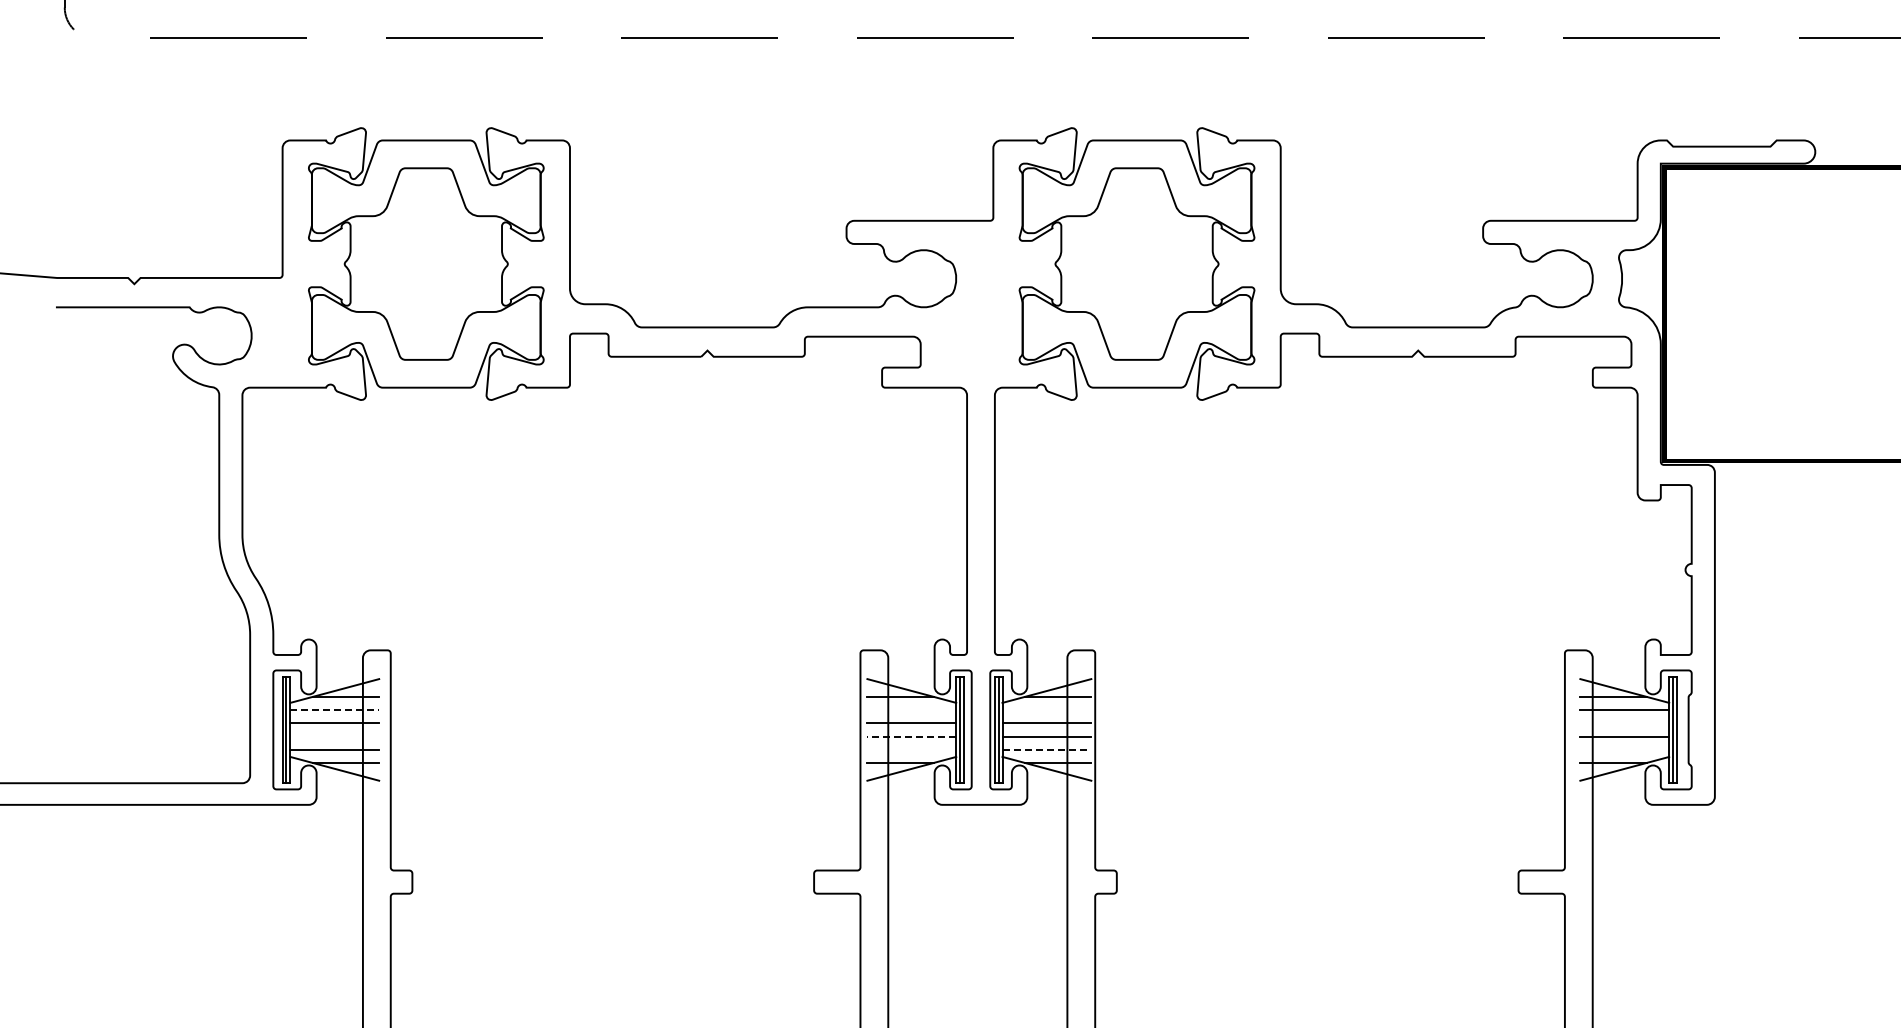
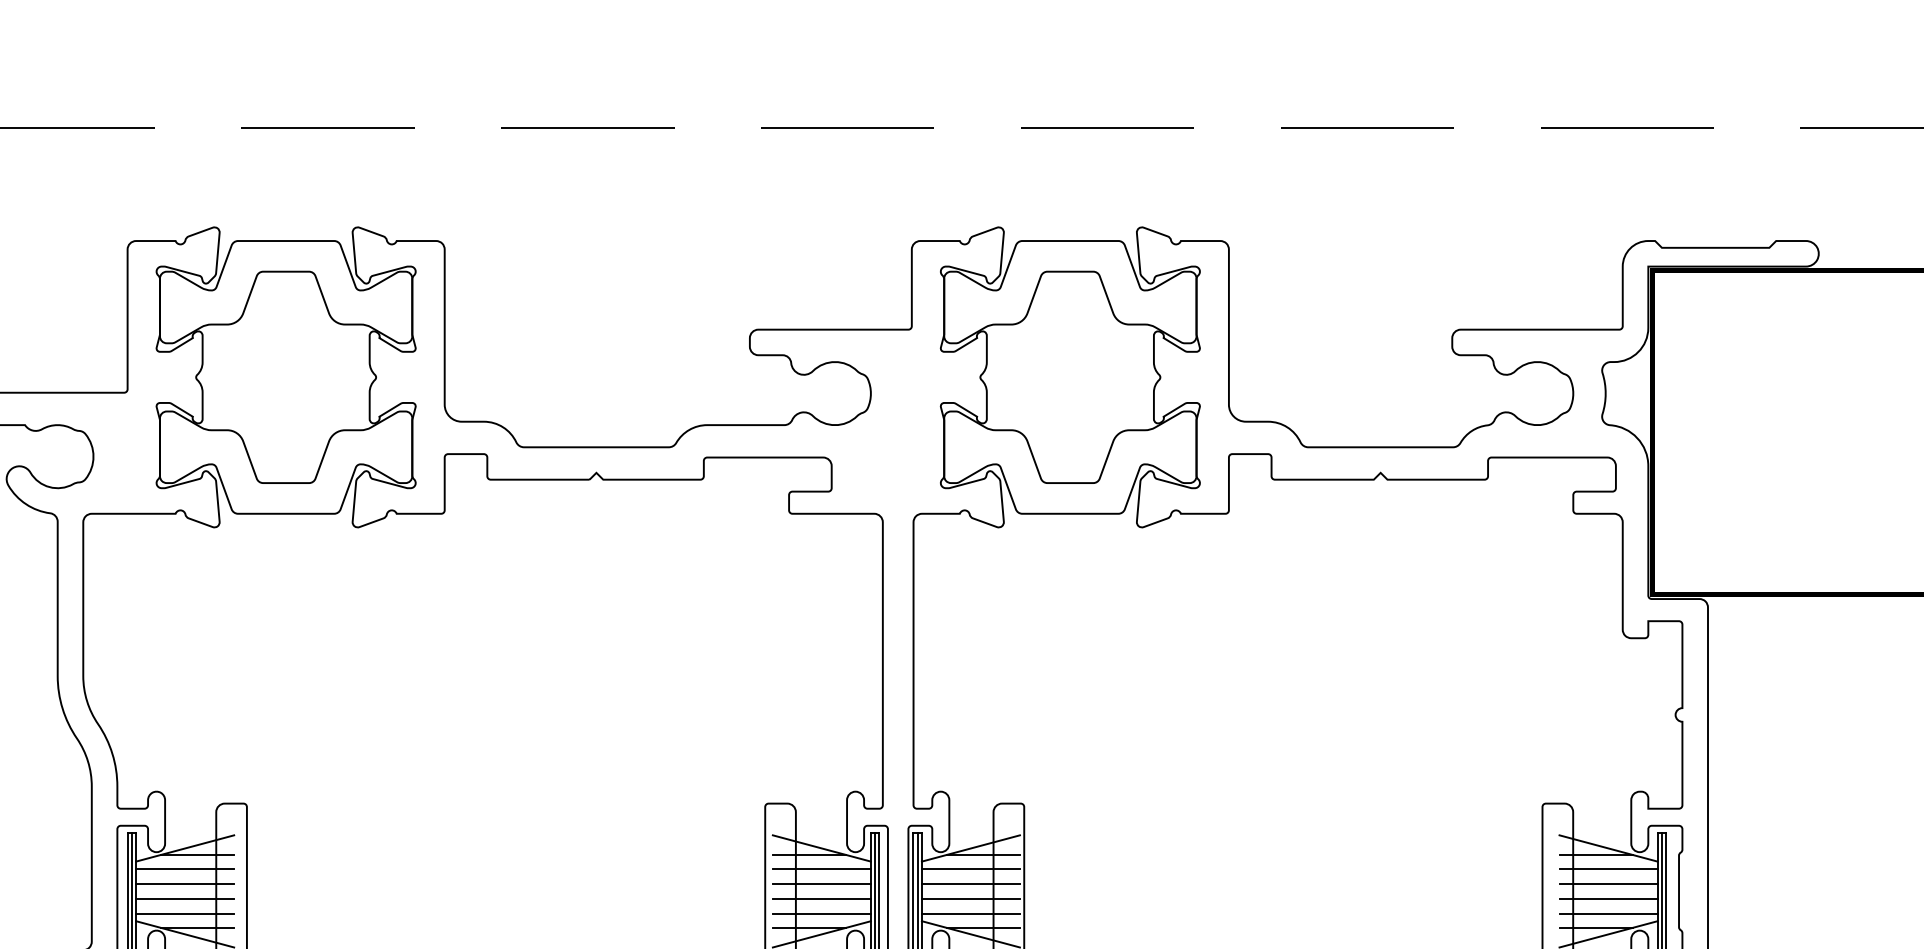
line: (335, 709) -> (185, 868), dashed -> solid
line: (911, 709) -> (821, 868), added
line: (1046, 709) -> (970, 868), added
line: (1624, 722) -> (1608, 883), added
line: (334, 737) -> (184, 899), added
line: (911, 737) -> (821, 899), dashed -> solid
line: (911, 750) -> (821, 914), added
line: (1047, 750) -> (971, 914), dashed -> solid
line: (1624, 750) -> (1608, 914), added

